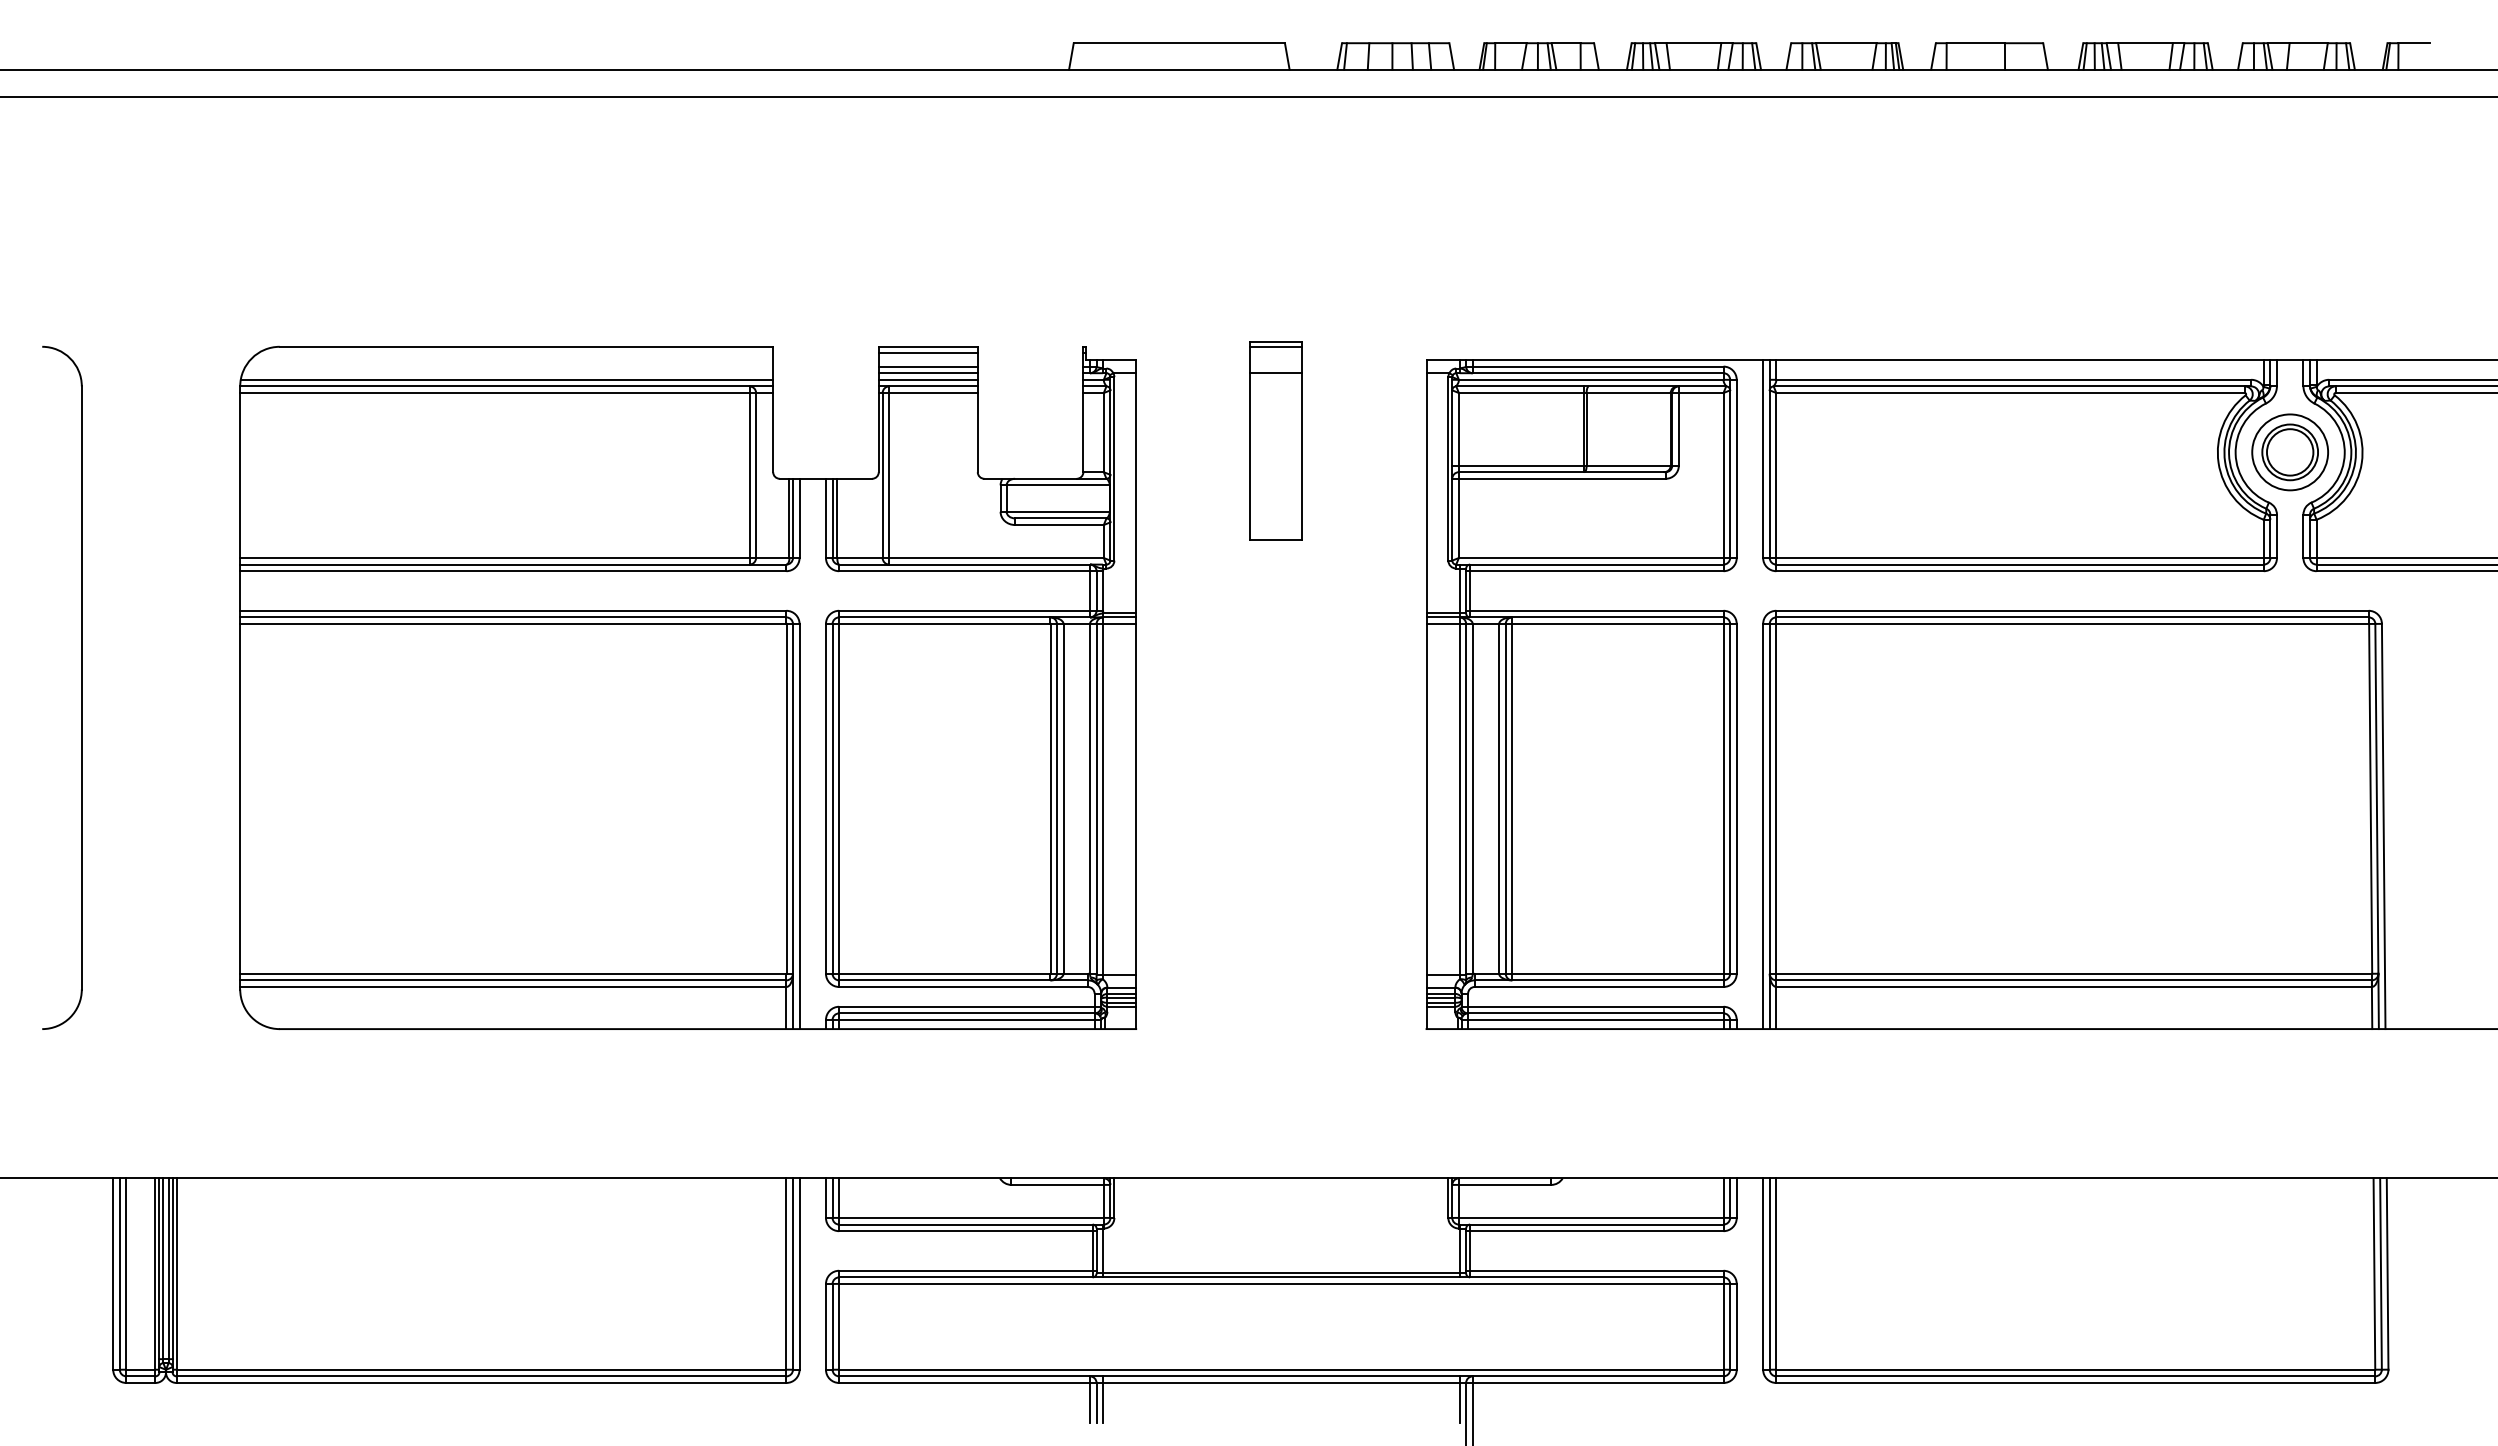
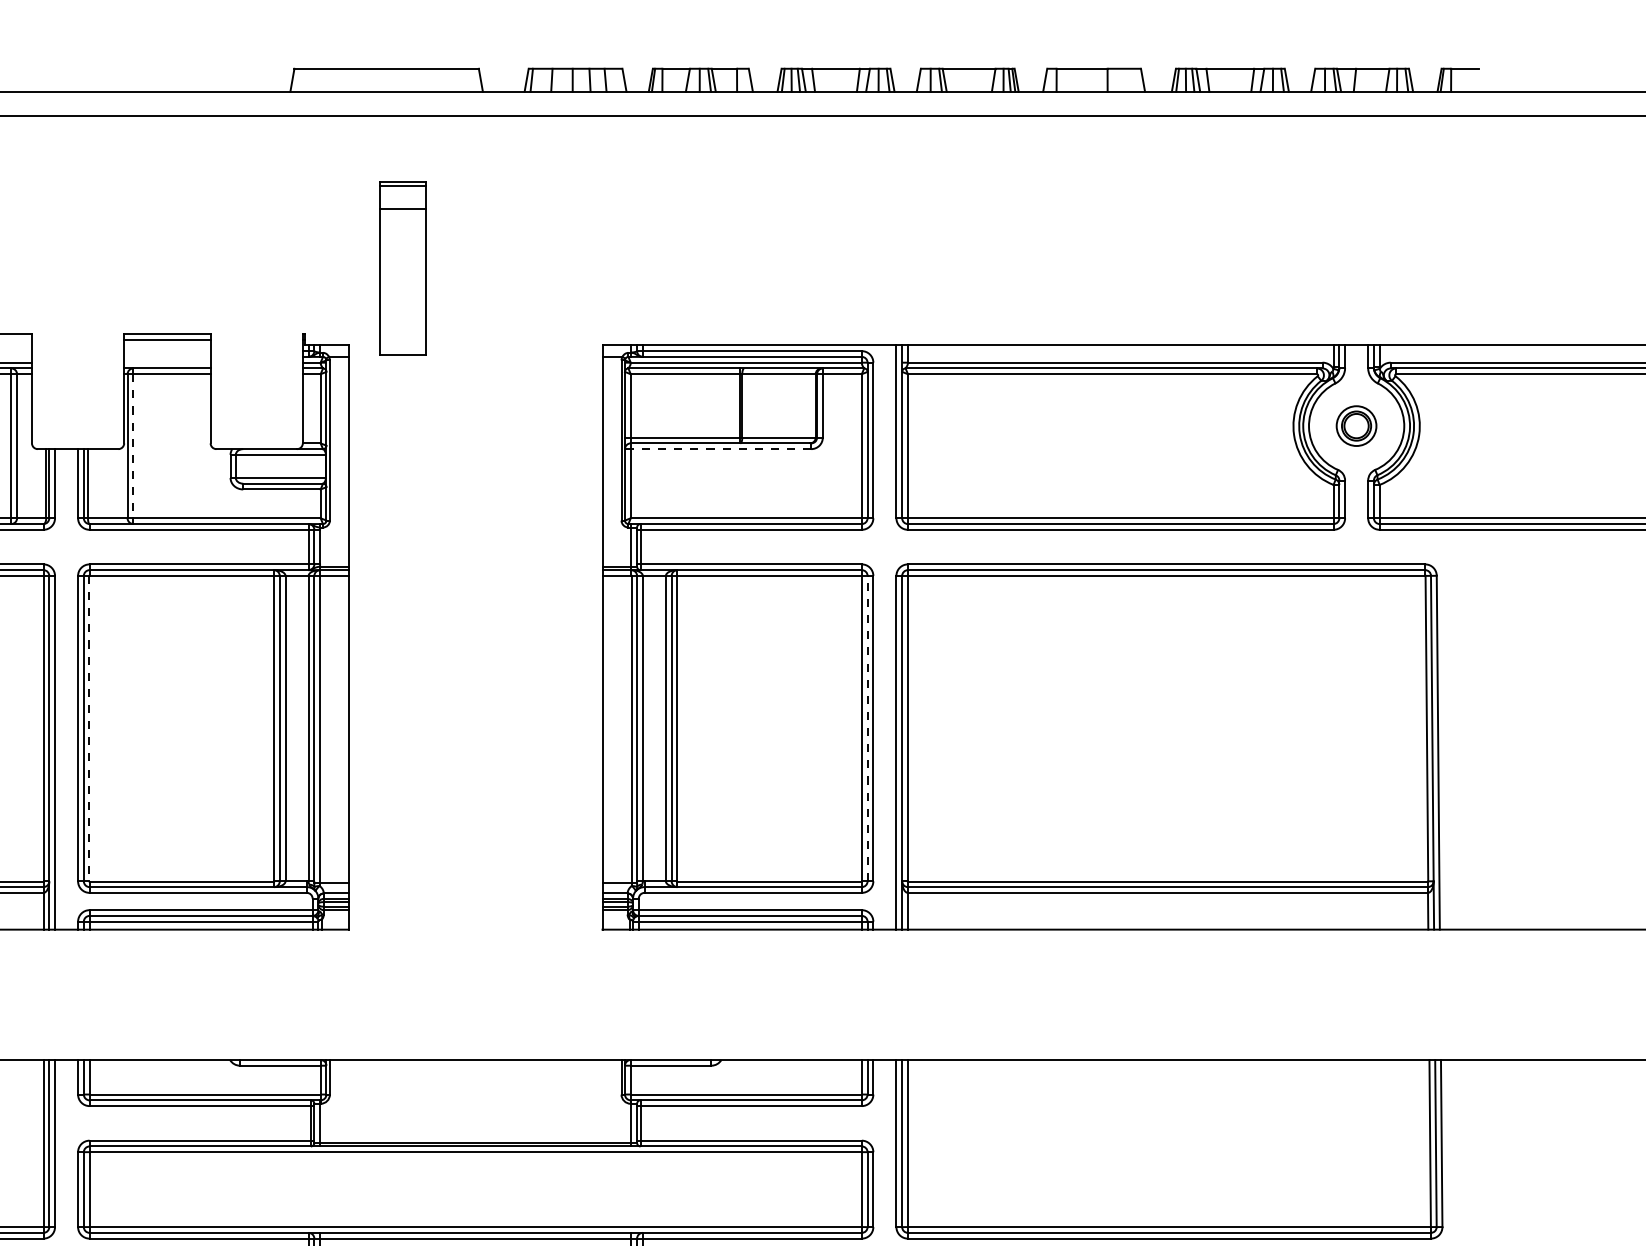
line: (927, 366) -> (166, 351), removed
line: (927, 373) -> (166, 357), removed
line: (927, 379) -> (166, 362), removed
part: (1275, 440) -> (402, 268), moved
part: (2289, 452) -> (1356, 426), size x0.6
line: (889, 476) -> (133, 447), solid -> dashed
line: (1561, 478) -> (720, 448), solid -> dashed
line: (838, 798) -> (89, 728), solid -> dashed
line: (1730, 798) -> (867, 728), solid -> dashed

